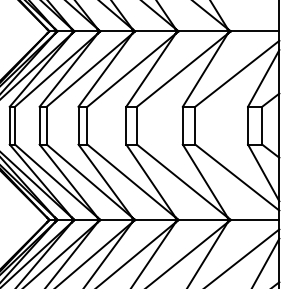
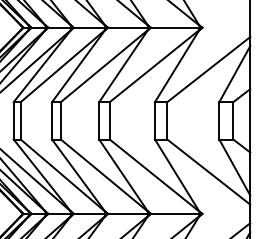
line: (254, 31) -> (225, 27), removed
line: (254, 220) -> (225, 214), removed

